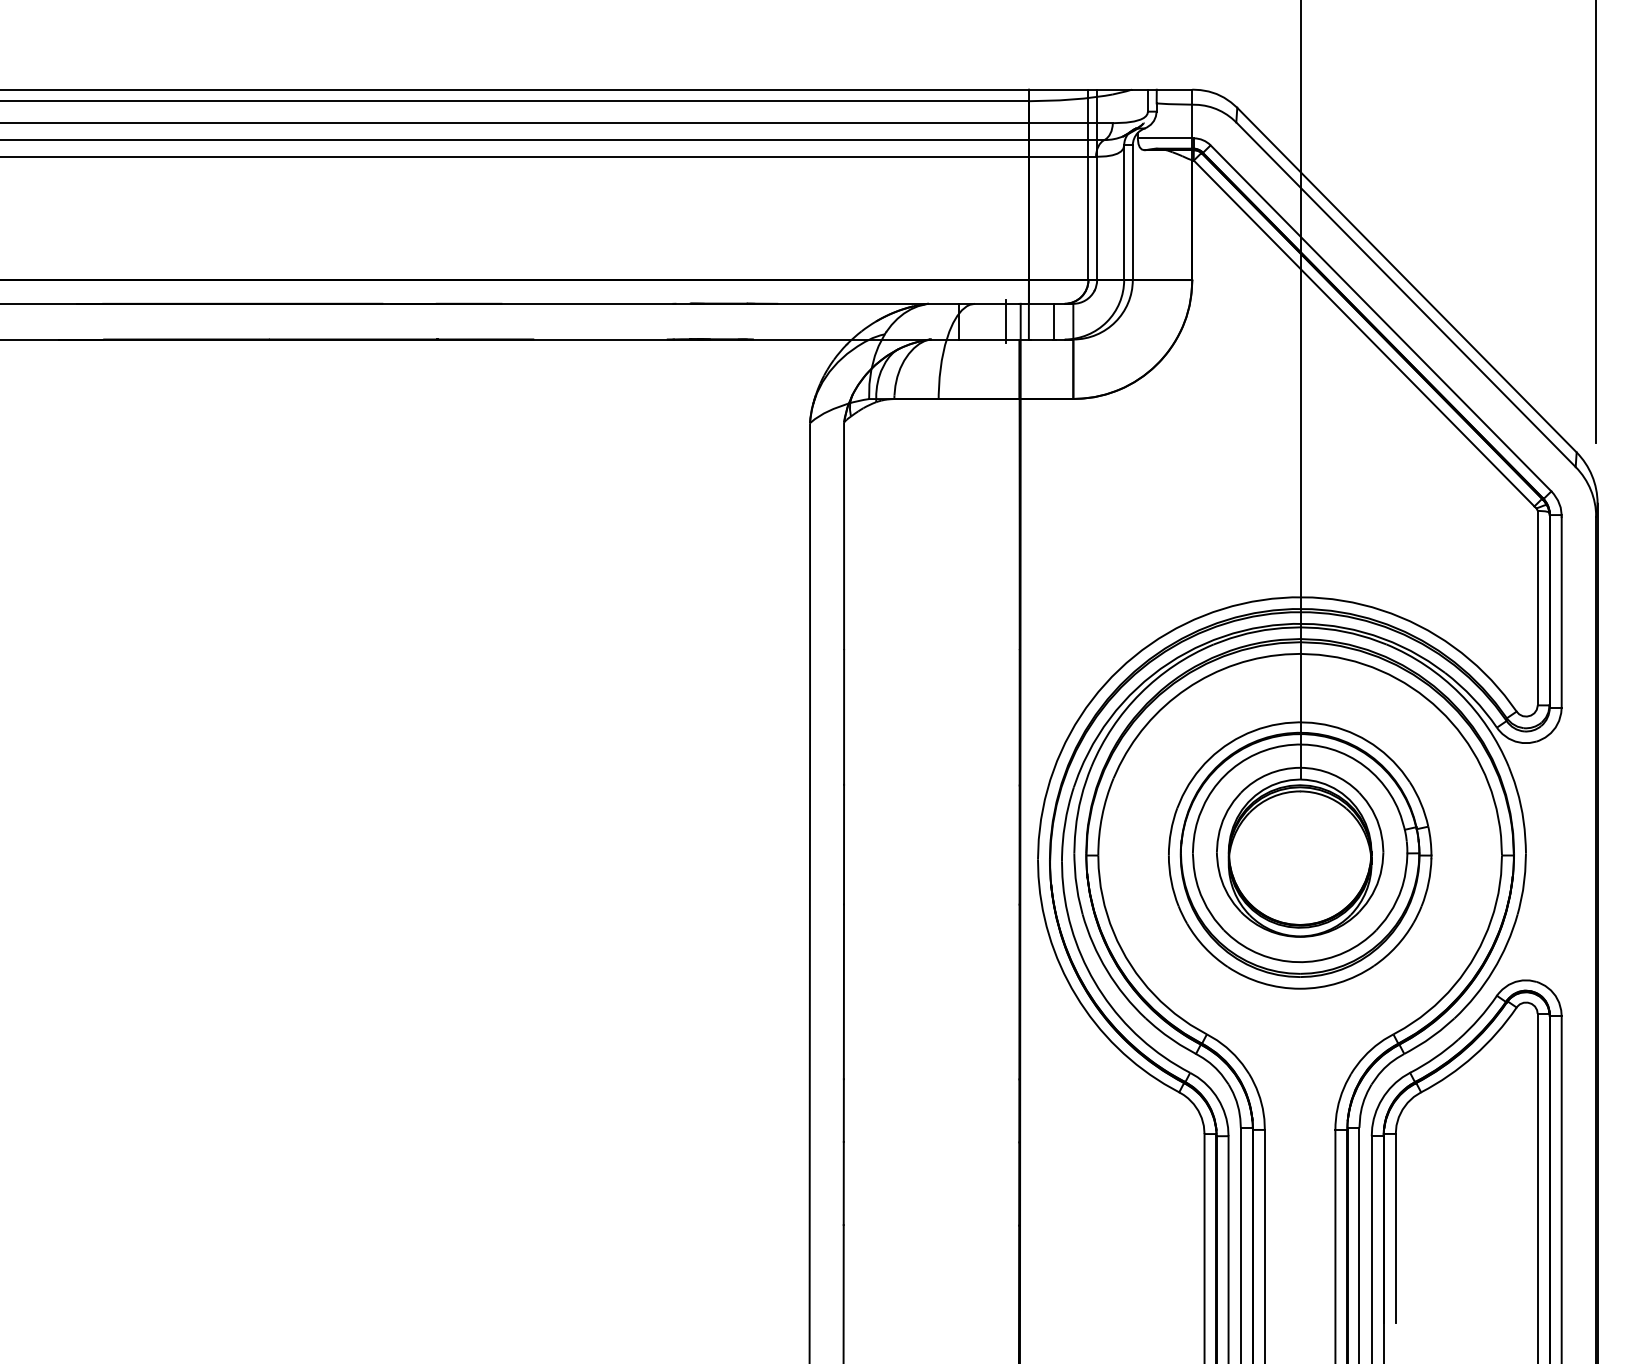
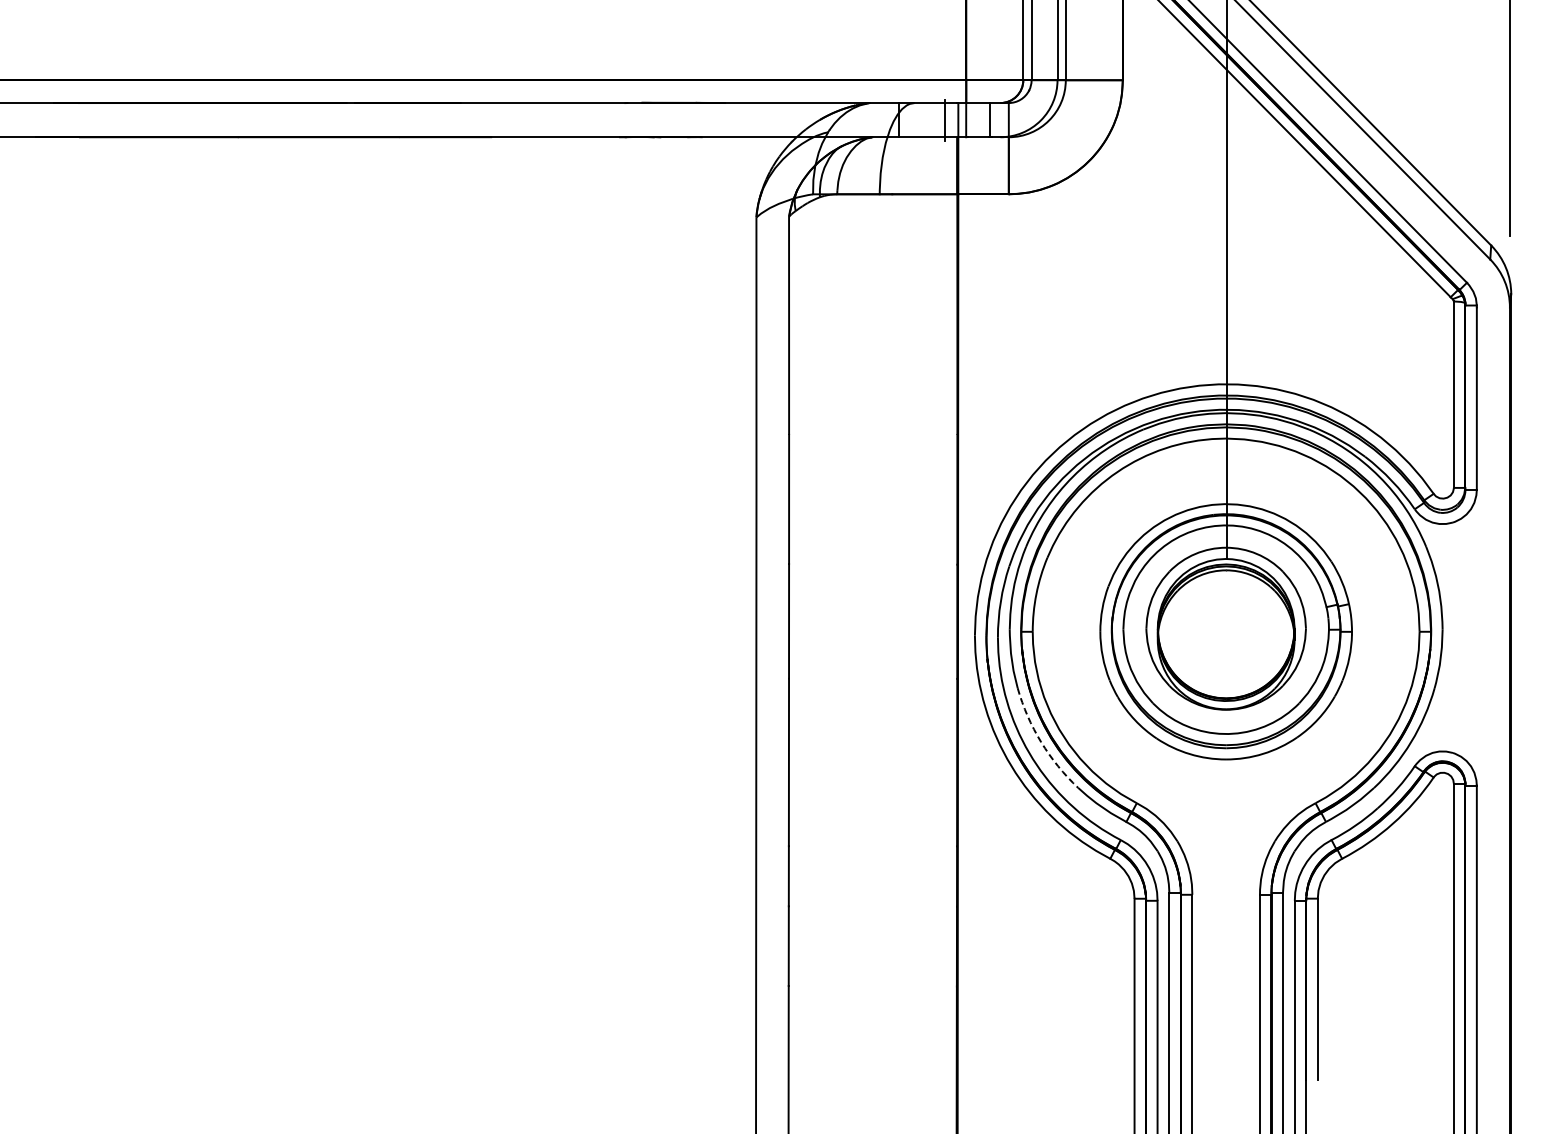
arc: (1107, 970) -> (1041, 741), solid -> dashed

